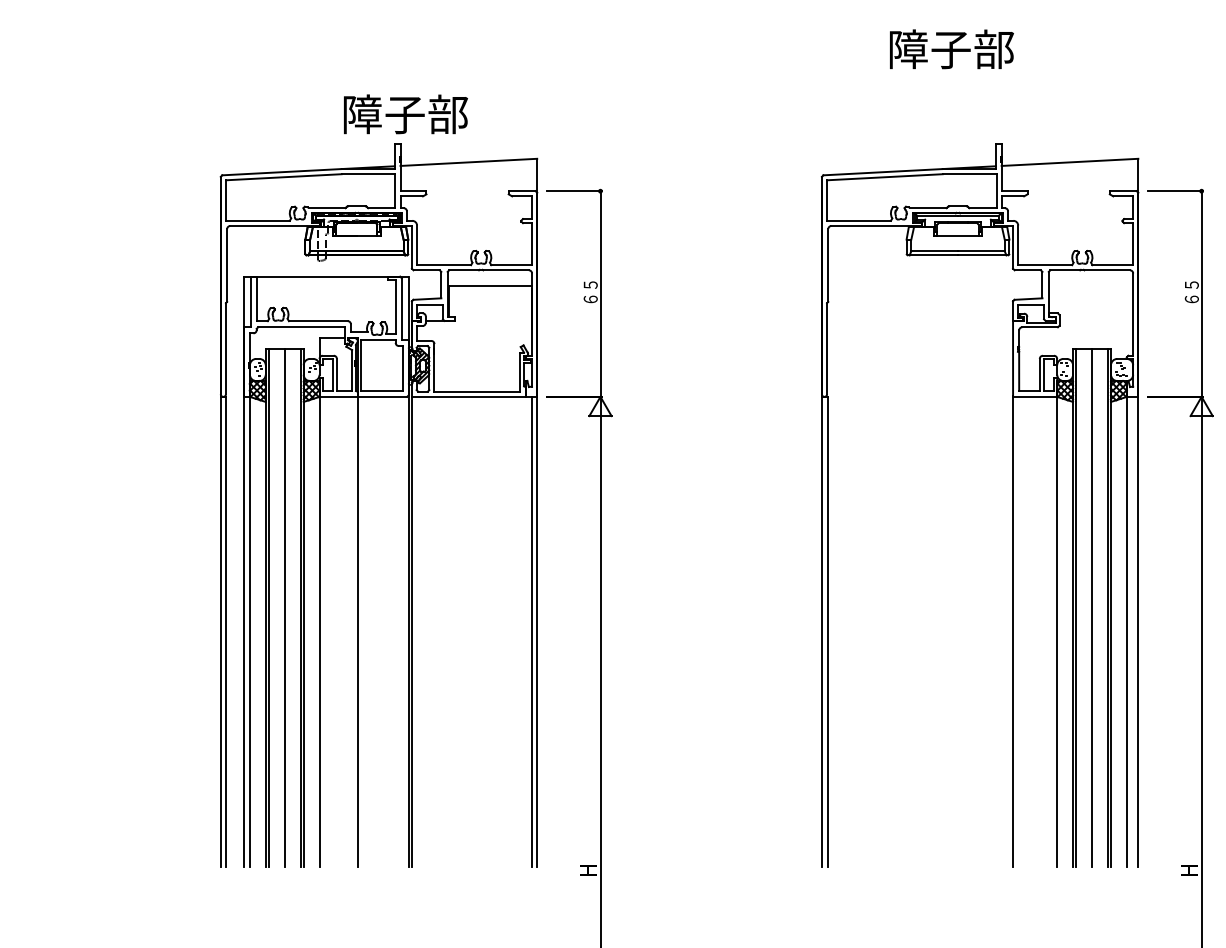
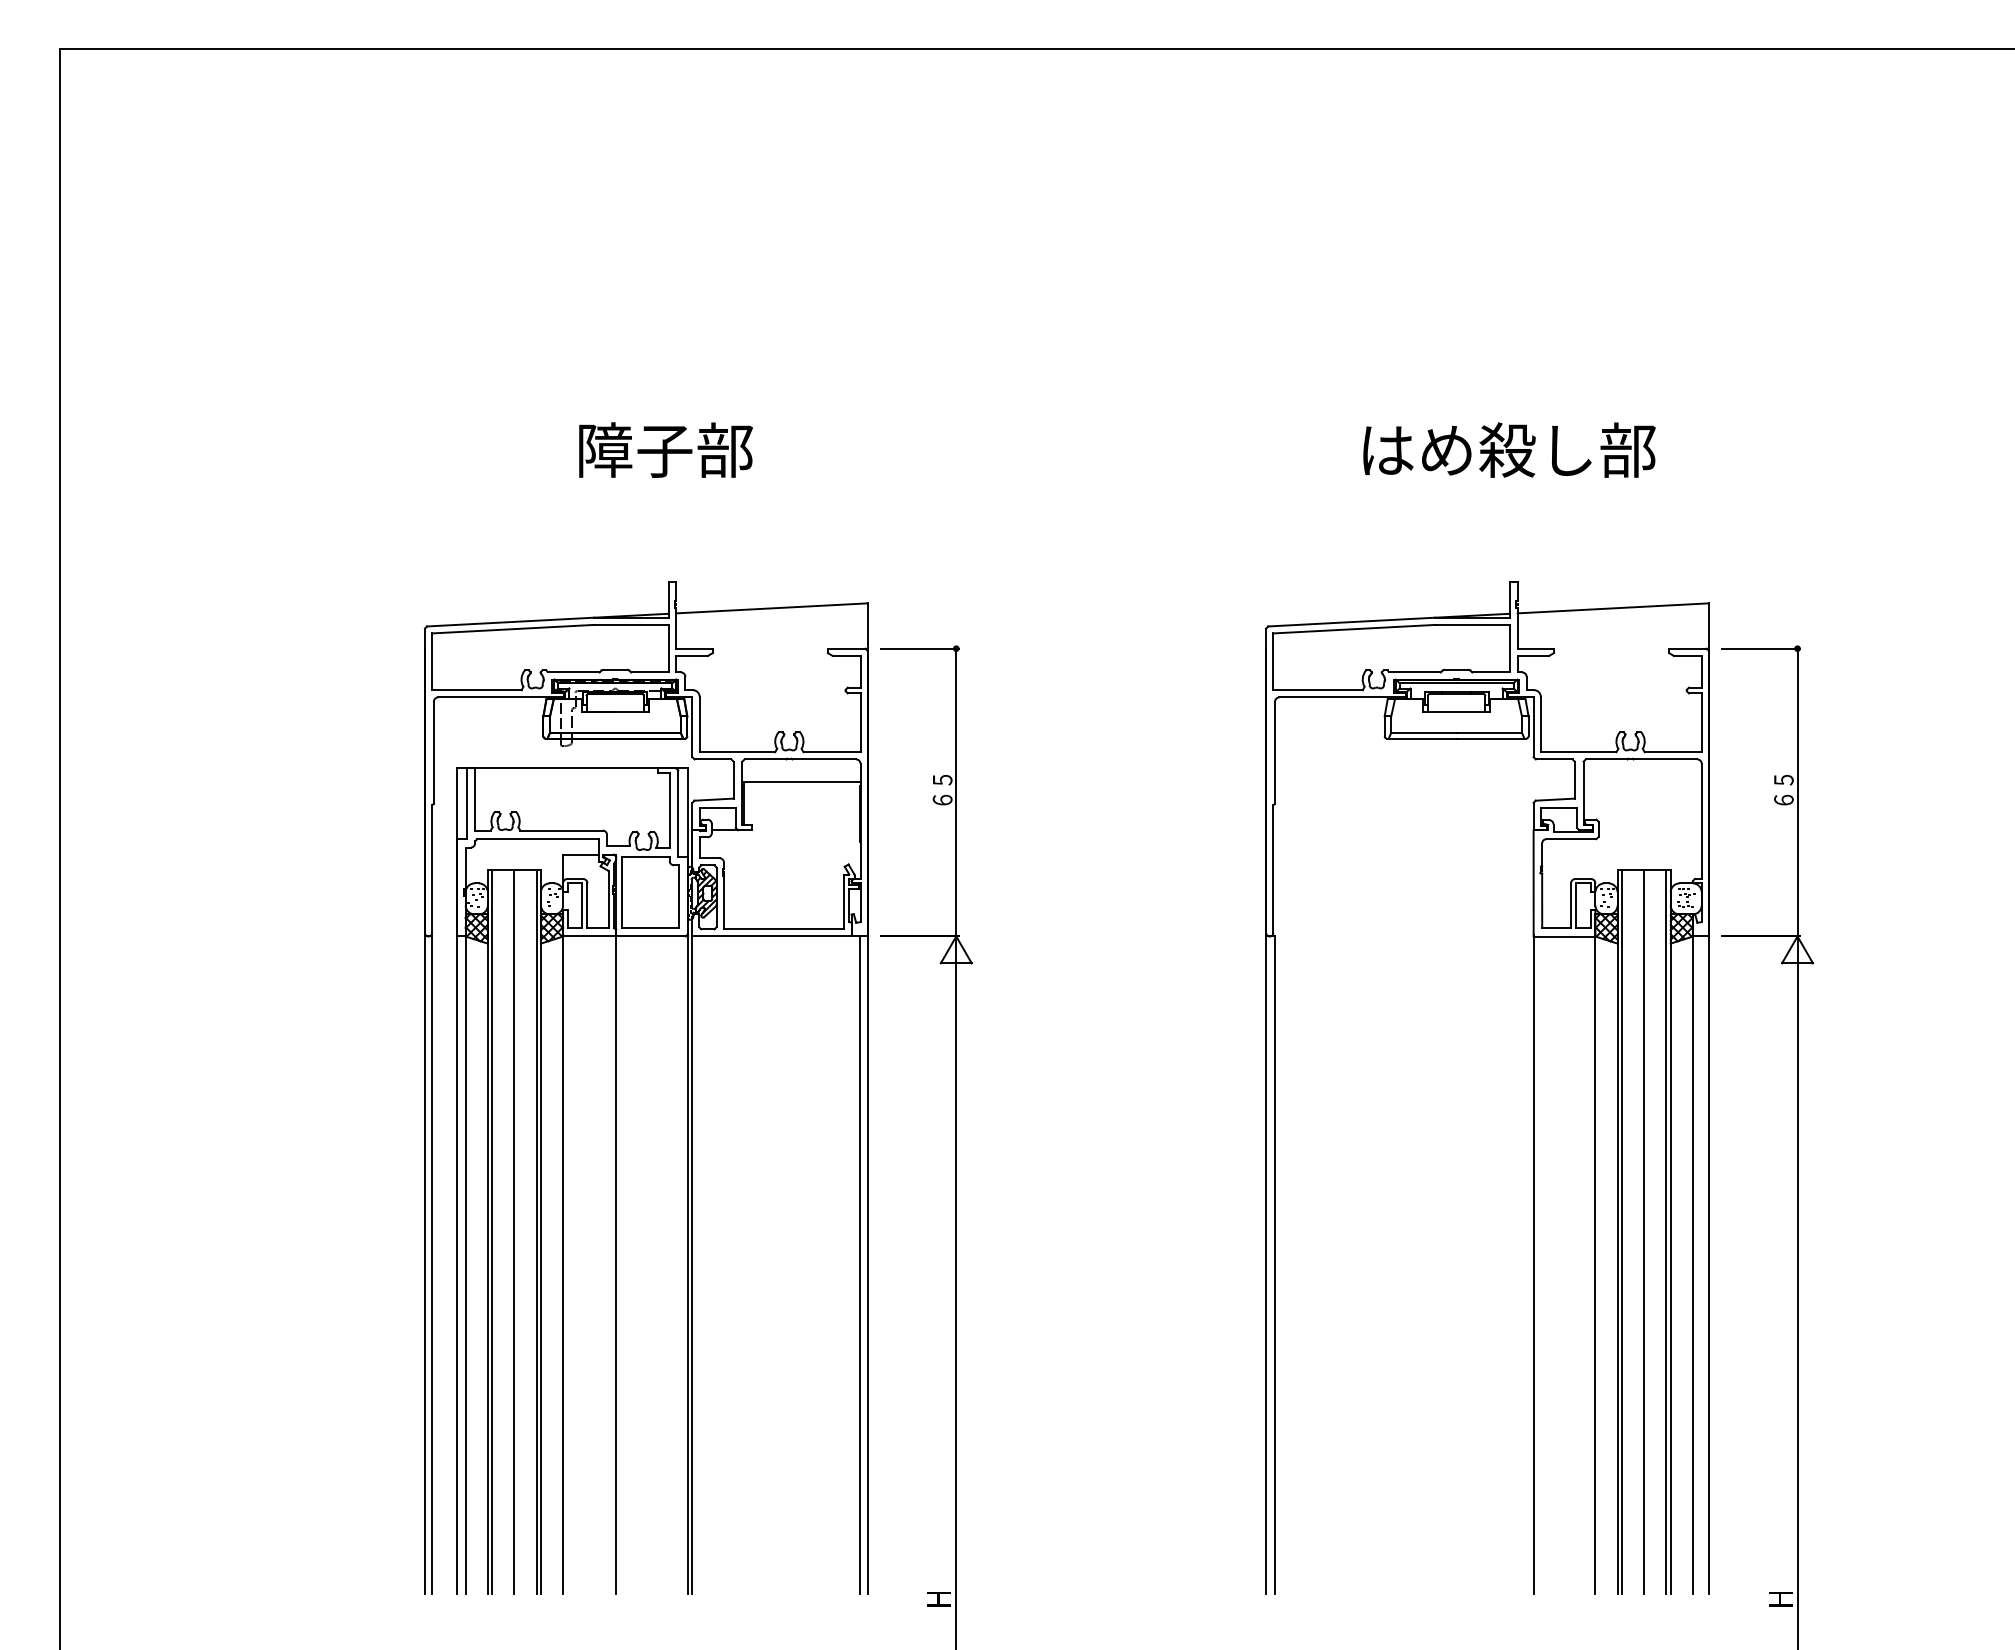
text: (995, 48) -> (1508, 449), 障子部 -> はめ殺し部
text: (405, 113) -> (665, 449), moved

